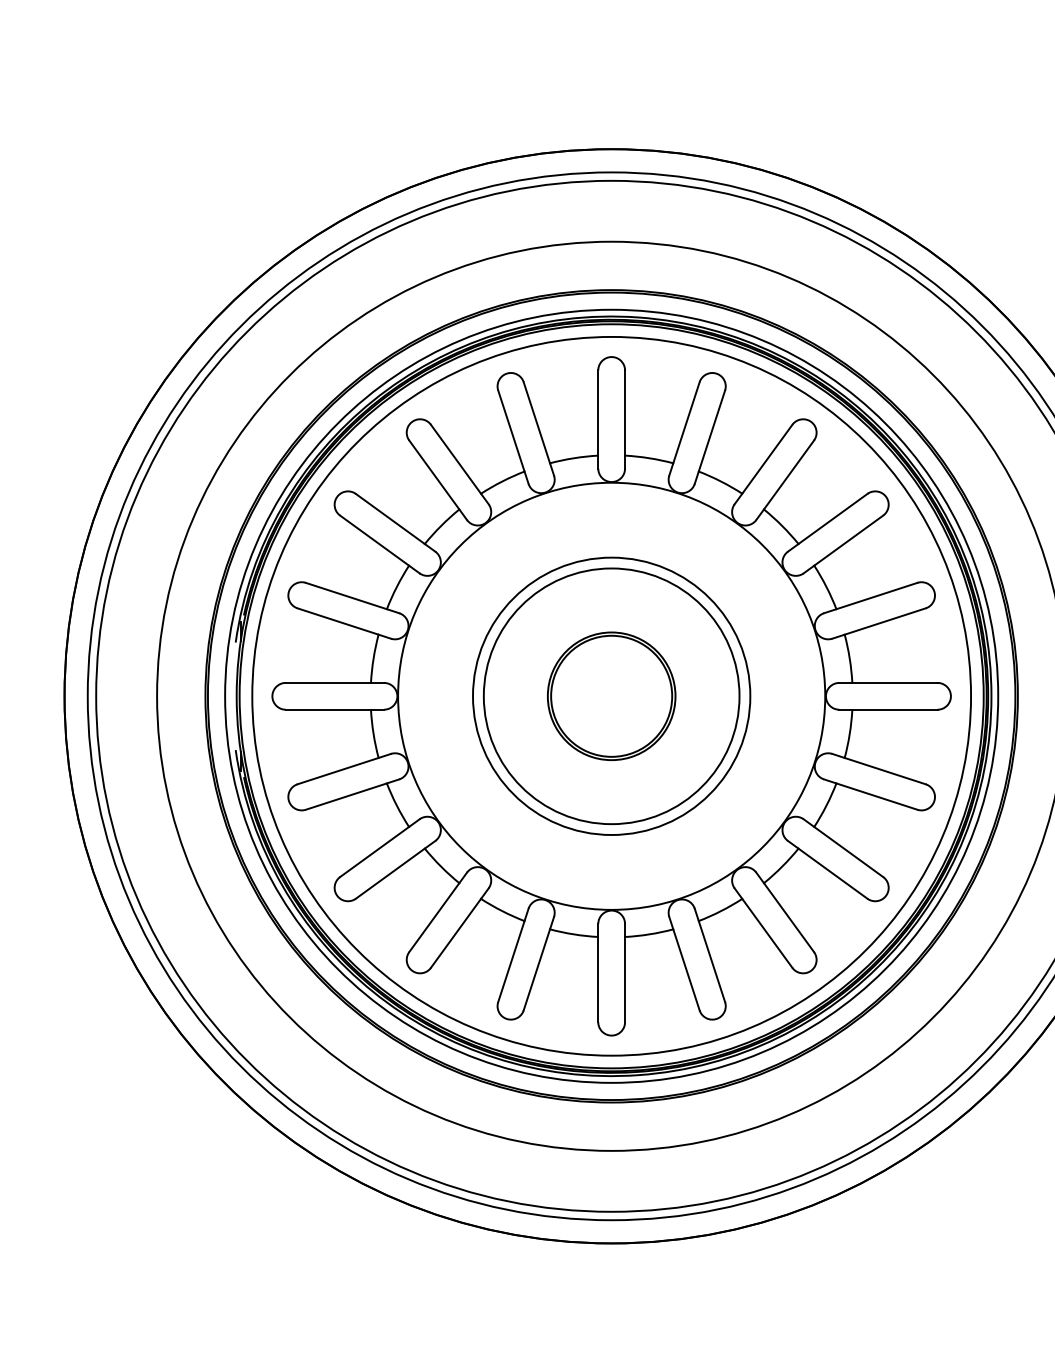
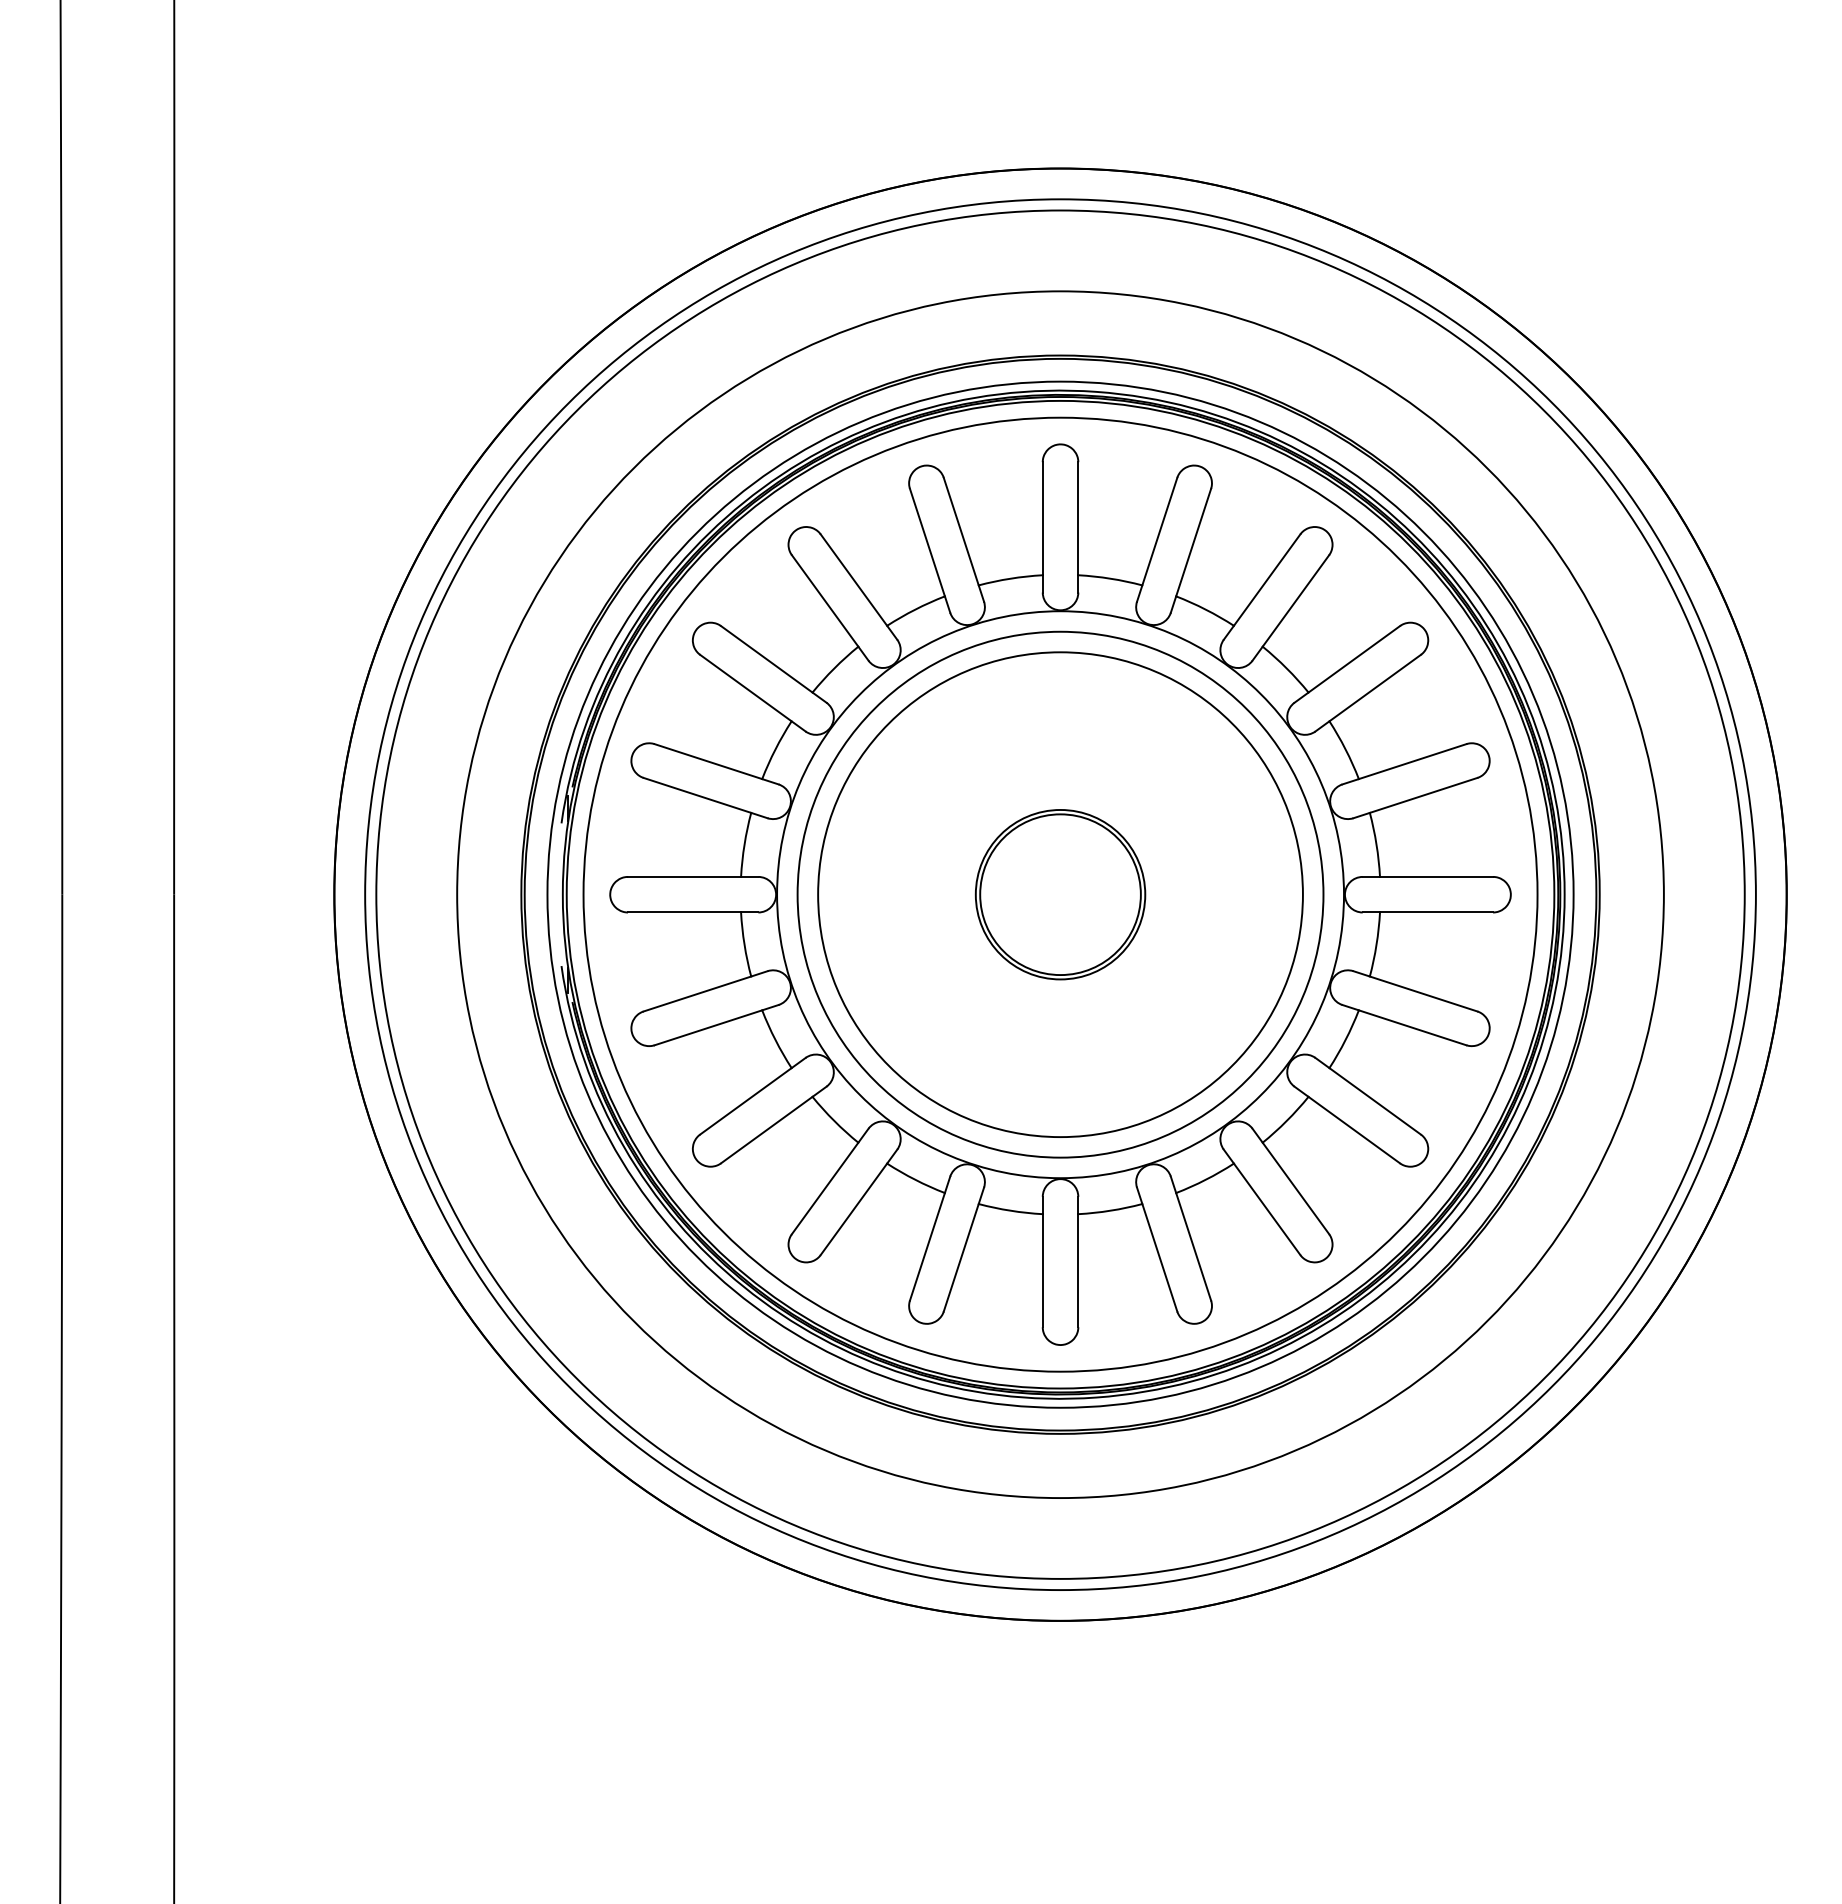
circle: (611, 696) -> (1060, 894), size x1.43
circle: (611, 696) -> (1060, 894), size x1.43

